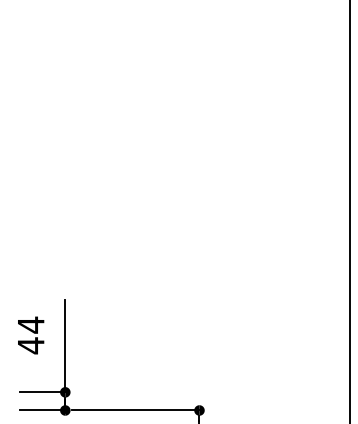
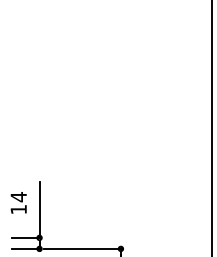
text: (30, 345) -> (18, 209), 44 -> 14

